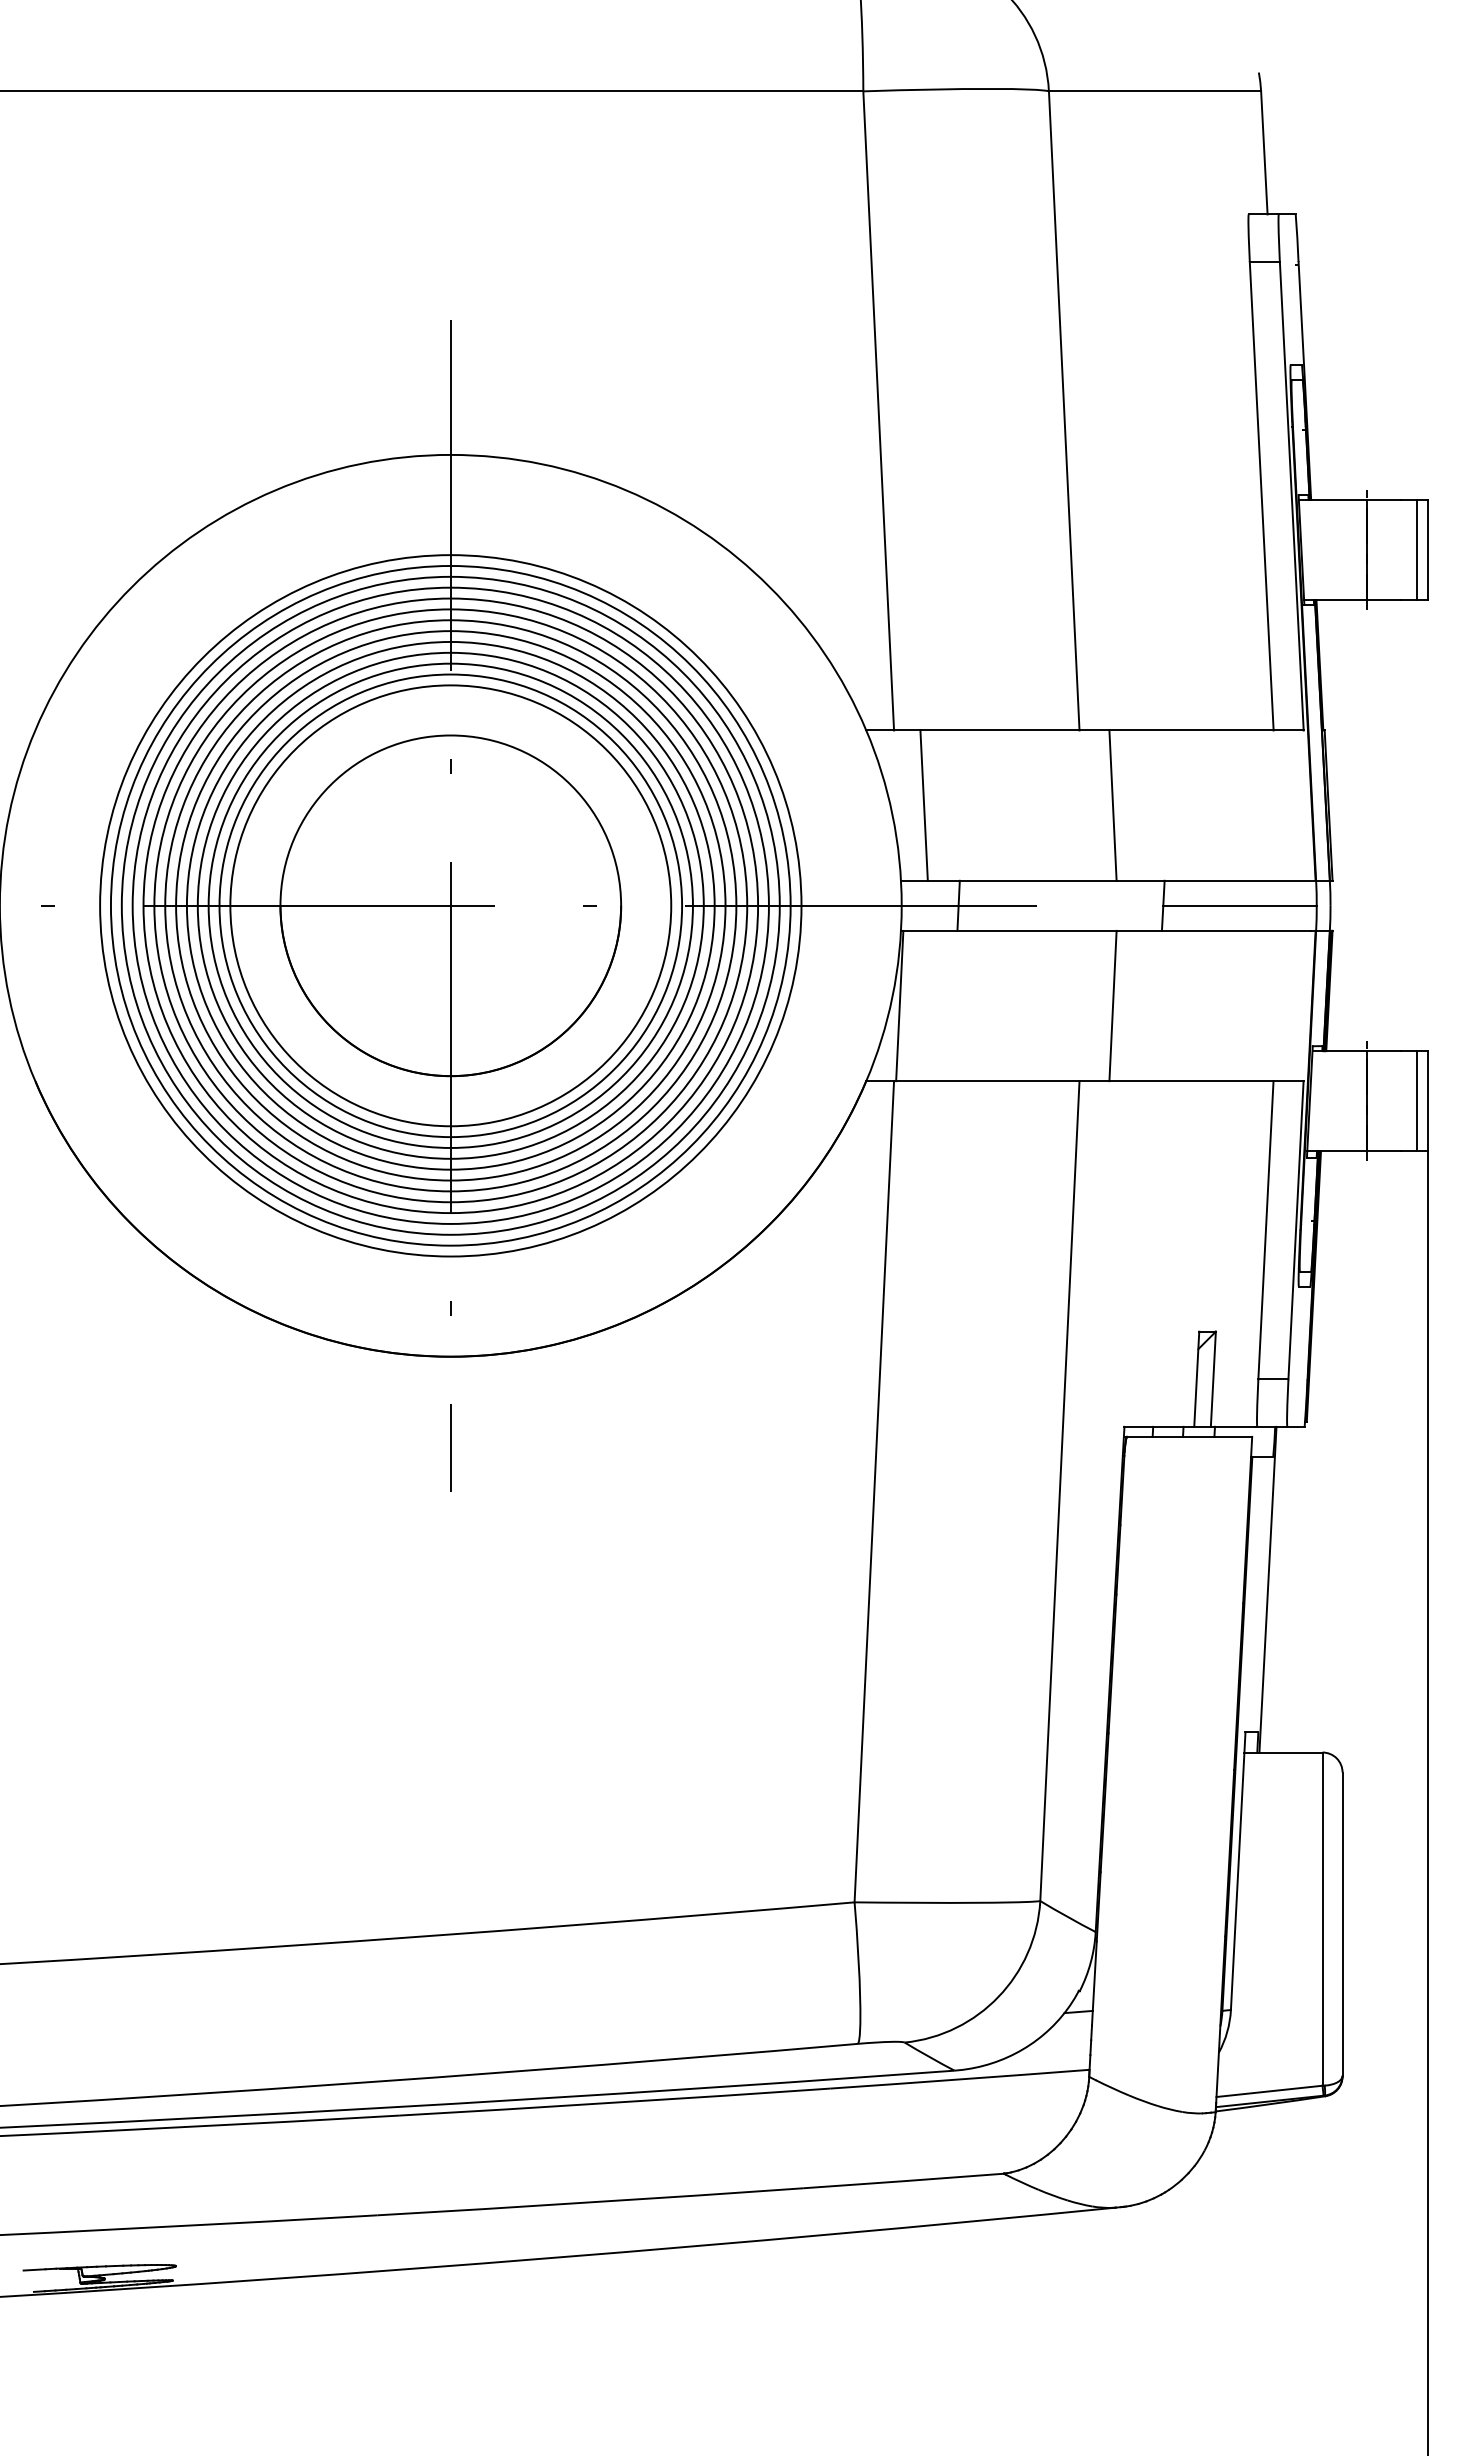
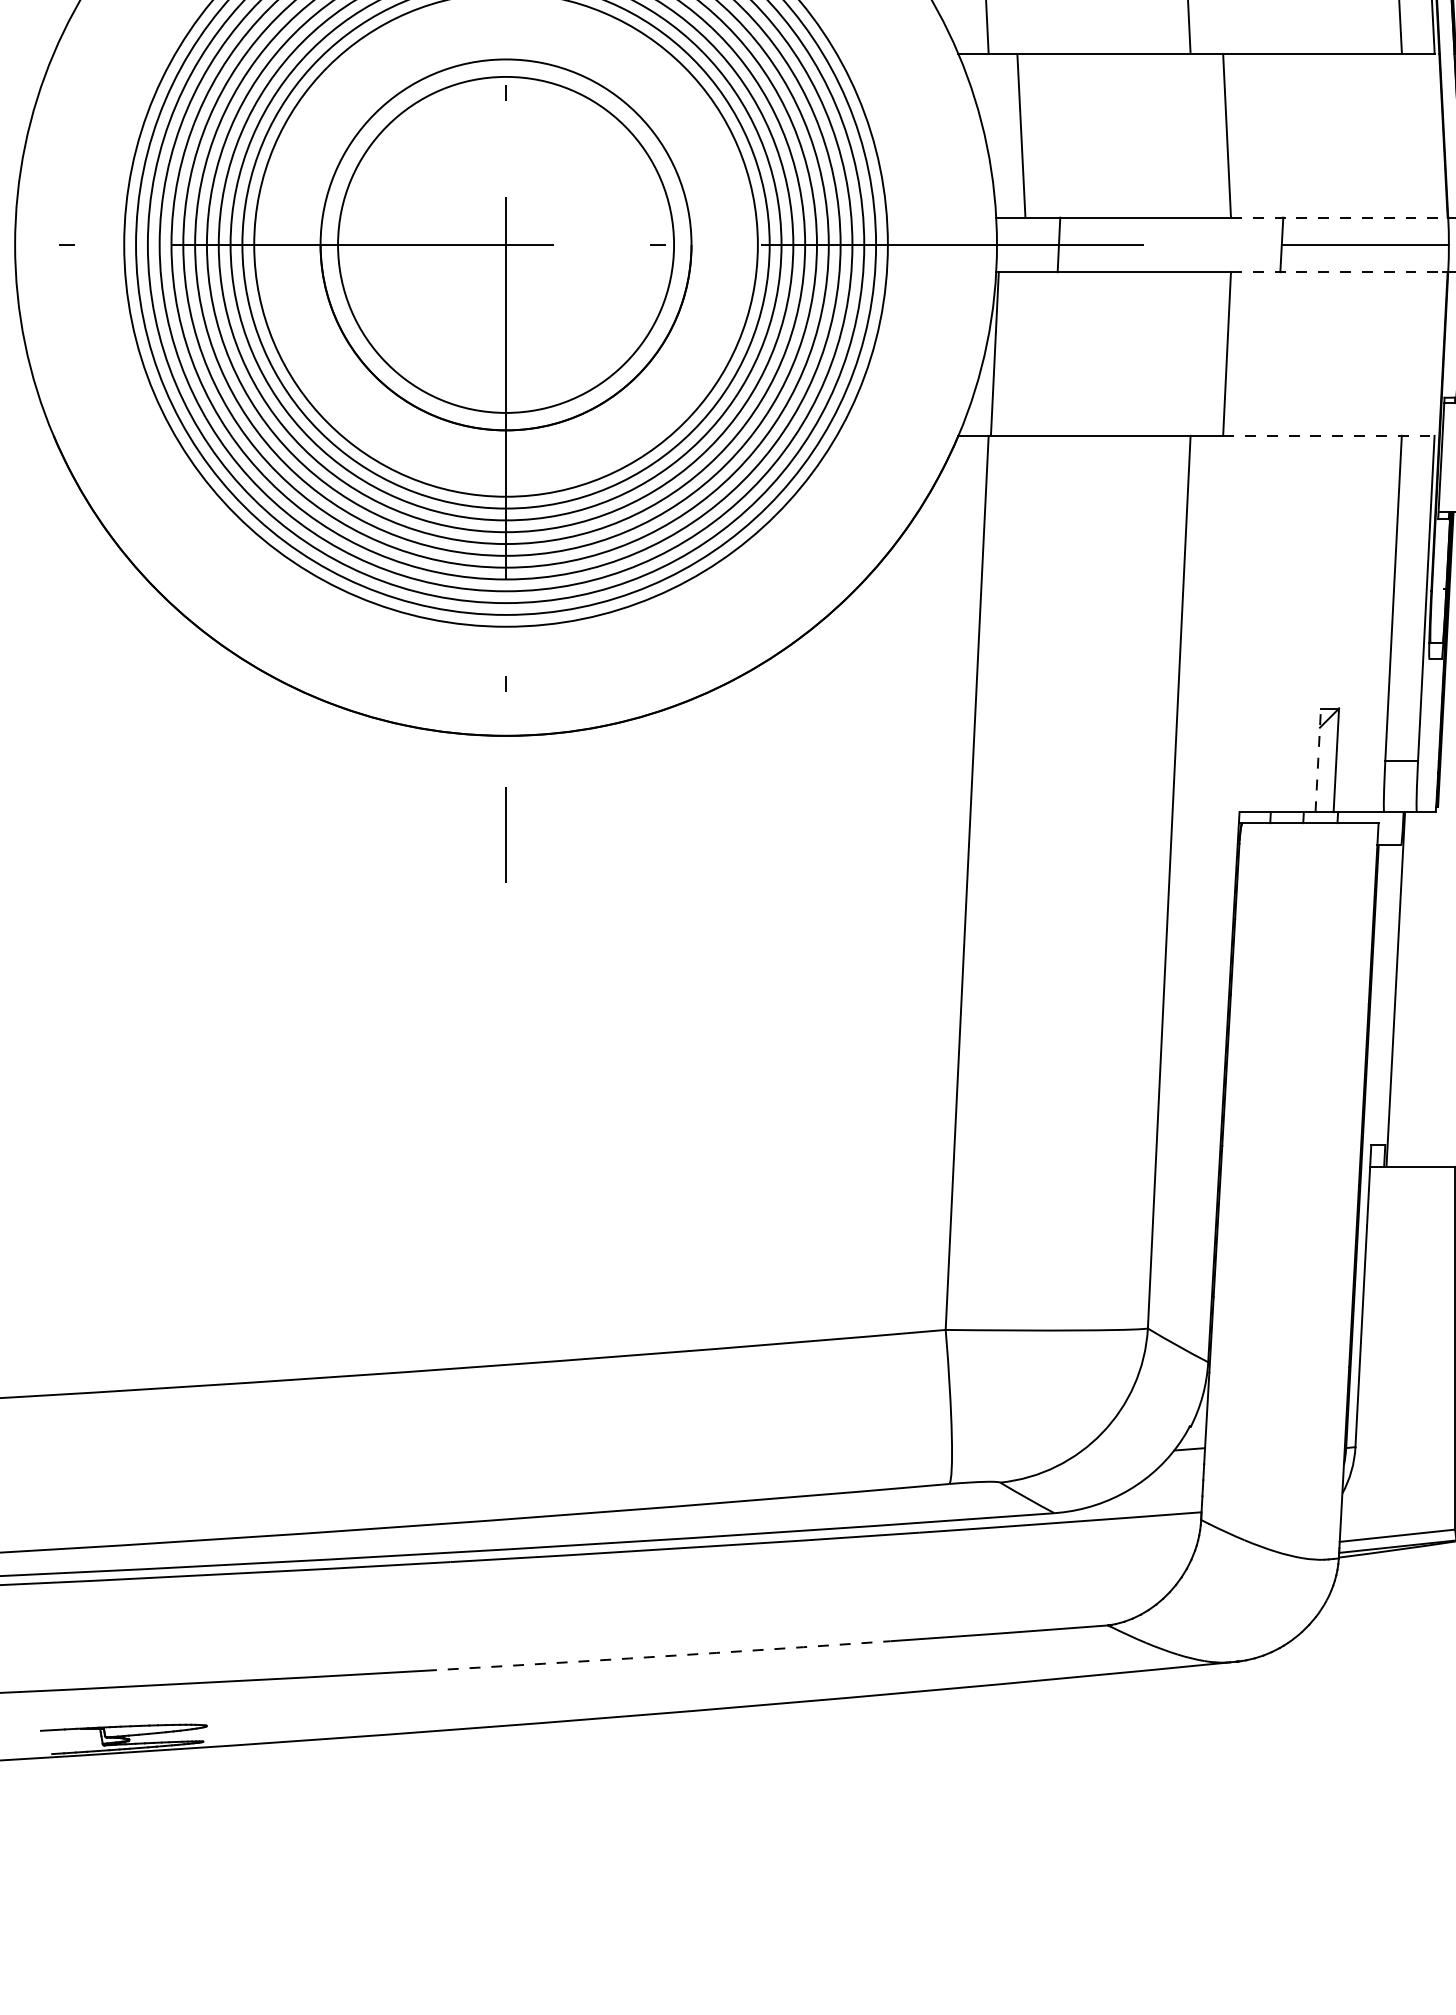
line: (1216, 880) -> (1339, 217), solid -> dashed
circle: (450, 905) -> (505, 244), size x0.7
line: (1214, 930) -> (1337, 271), solid -> dashed
line: (1207, 1081) -> (1329, 436), solid -> dashed
line: (1196, 1379) -> (1317, 760), solid -> dashed
arc: (590, 2202) -> (658, 1656), solid -> dashed

